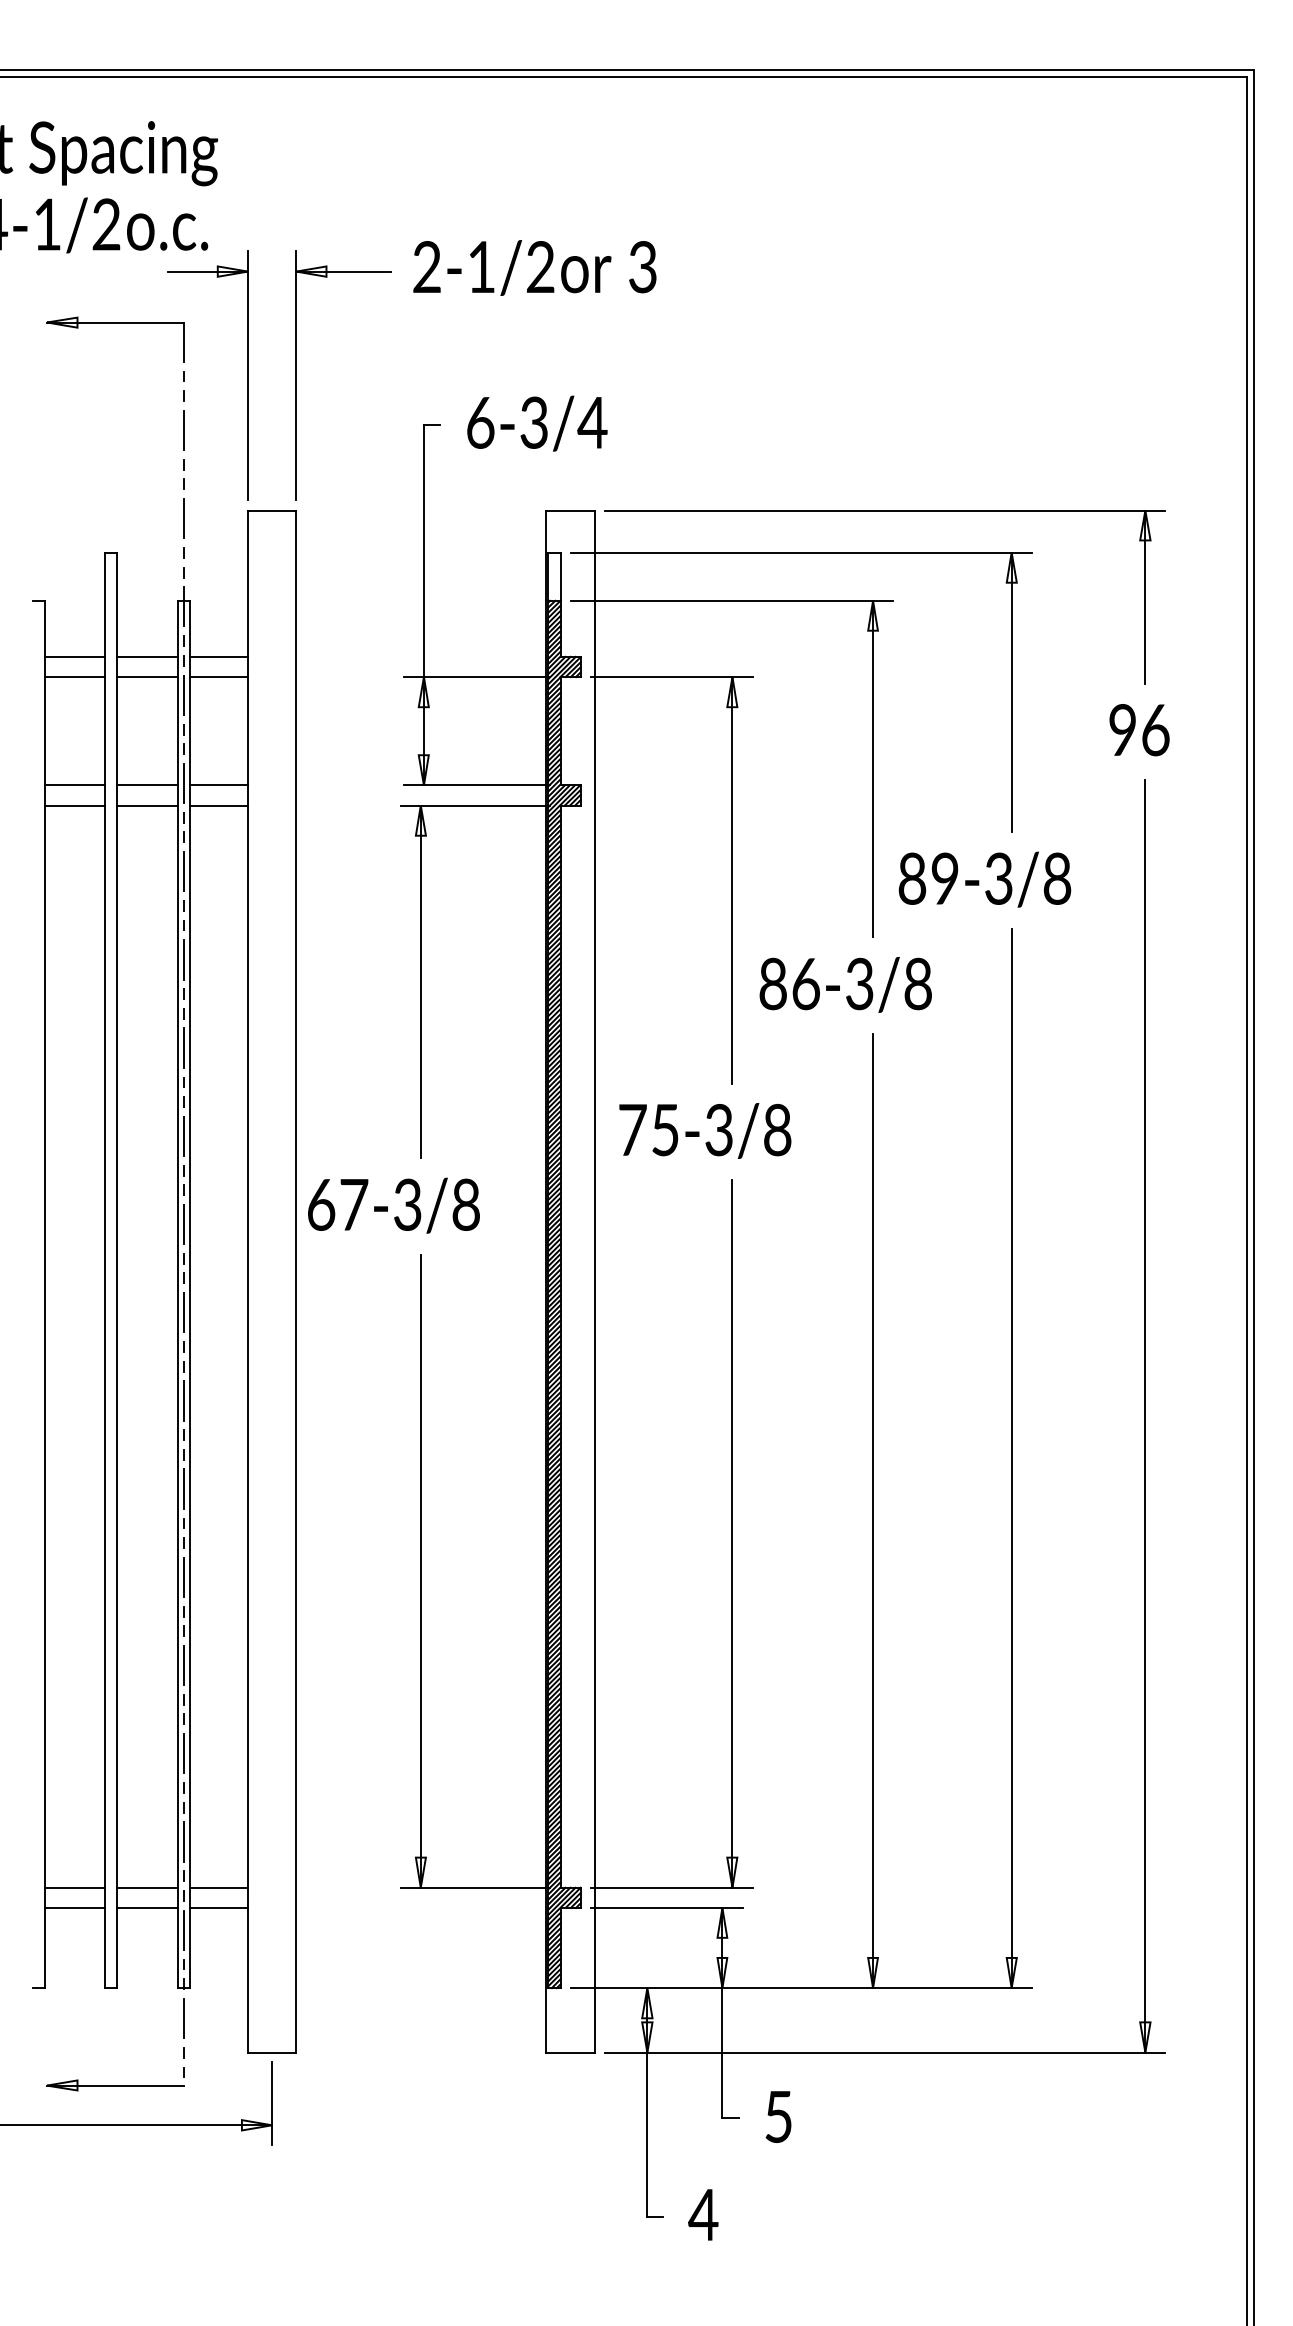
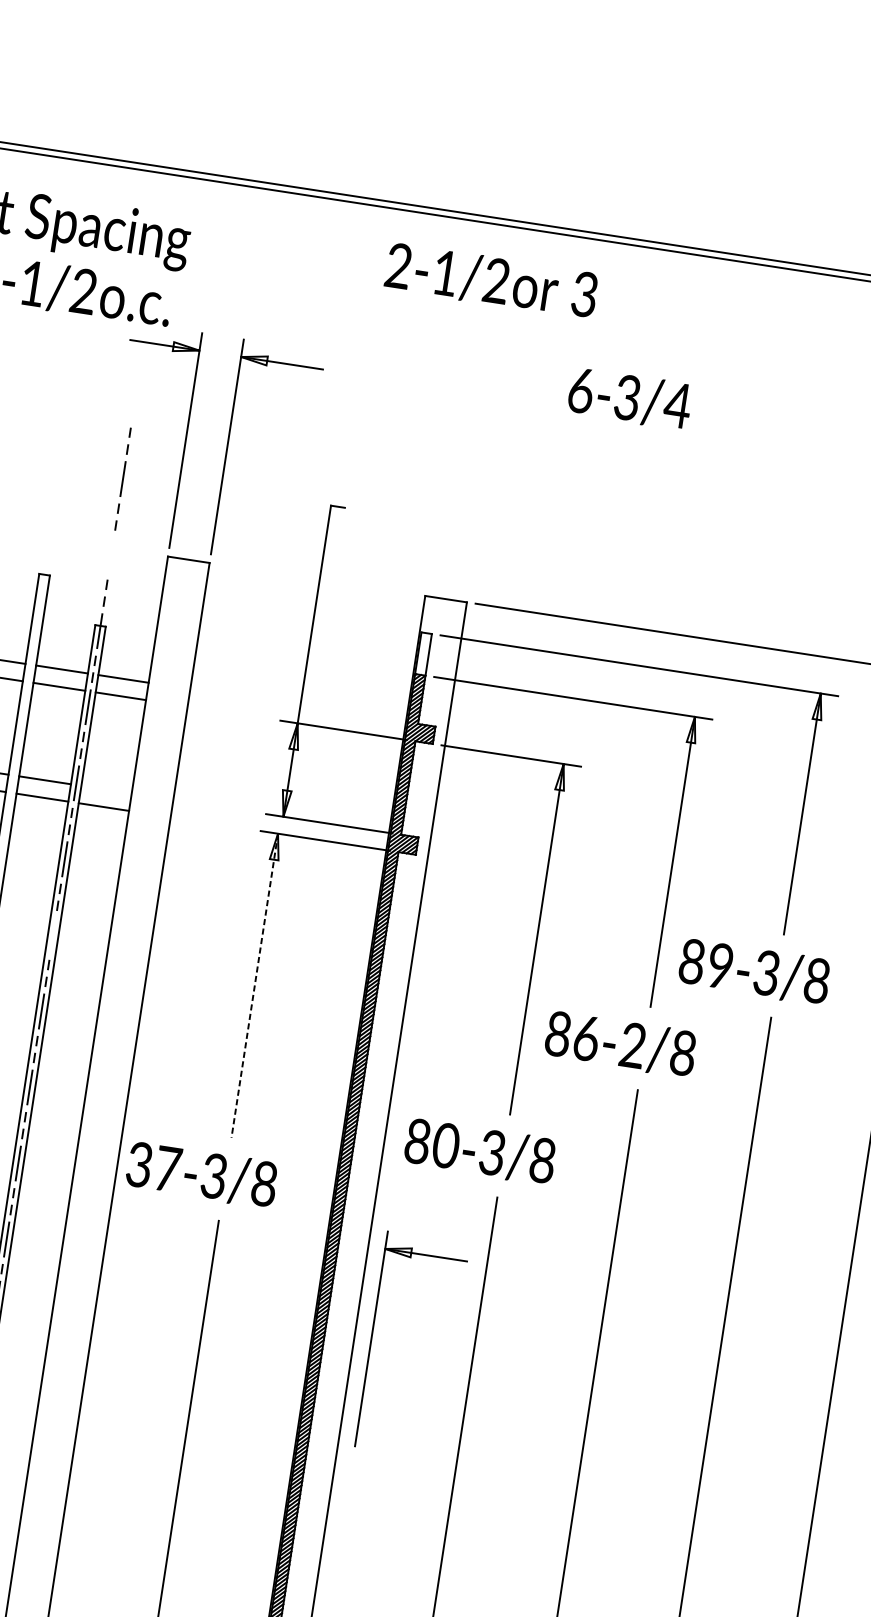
text: (534, 267) -> (491, 280), moved
part: (115, 323) -> (78, 377), removed
text: (537, 423) -> (630, 398), moved
line: (183, 518) -> (111, 554), removed
line: (218, 785) -> (106, 789), removed
line: (183, 959) -> (53, 935), removed
line: (420, 982) -> (254, 986), solid -> dashed
text: (859, 984) -> (632, 1045), 86-3/8 -> 86-2/8
text: (649, 1129) -> (432, 1143), 75-3/8 -> 80-3/8
text: (321, 1204) -> (139, 1164), 67-3/8 -> 37-3/8
part: (614, 1361) -> (371, 1338), added

